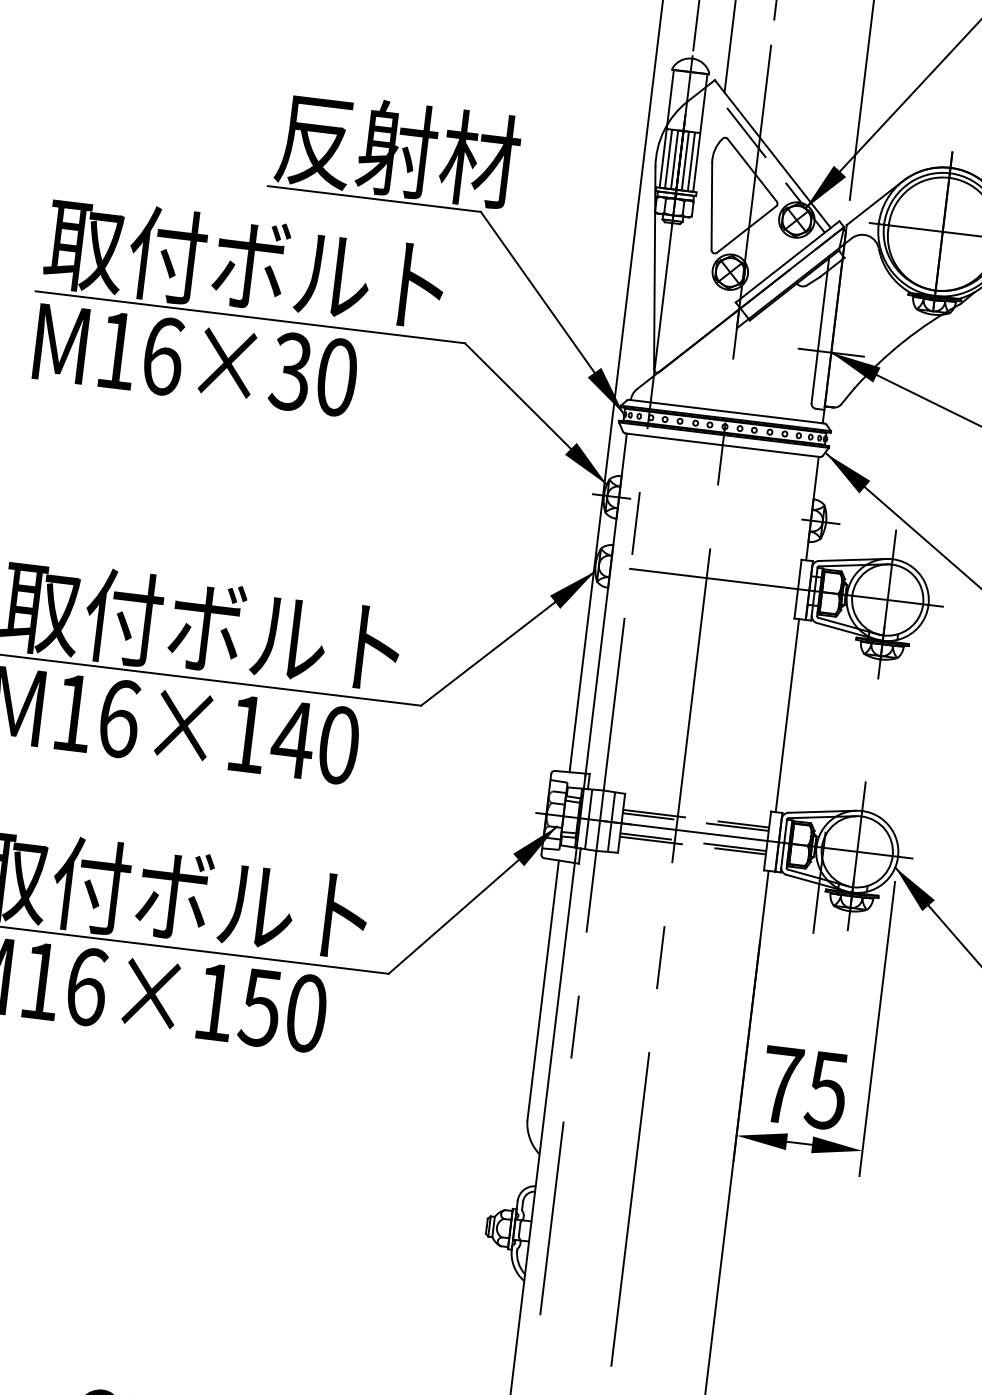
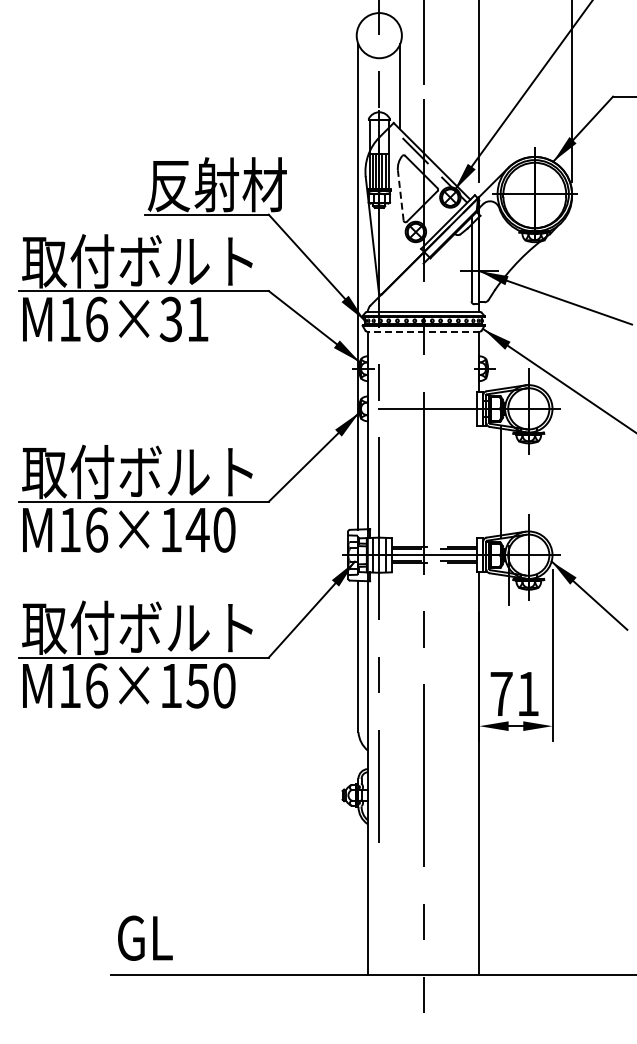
line: (711, 206) -> (400, 195), solid -> dashed
text: (336, 377) -> (197, 319), M16×30 -> M16×31
line: (722, 445) -> (423, 331), solid -> dashed
line: (787, 714) -> (501, 481), moved
text: (826, 1091) -> (527, 694), 75 -> 71

